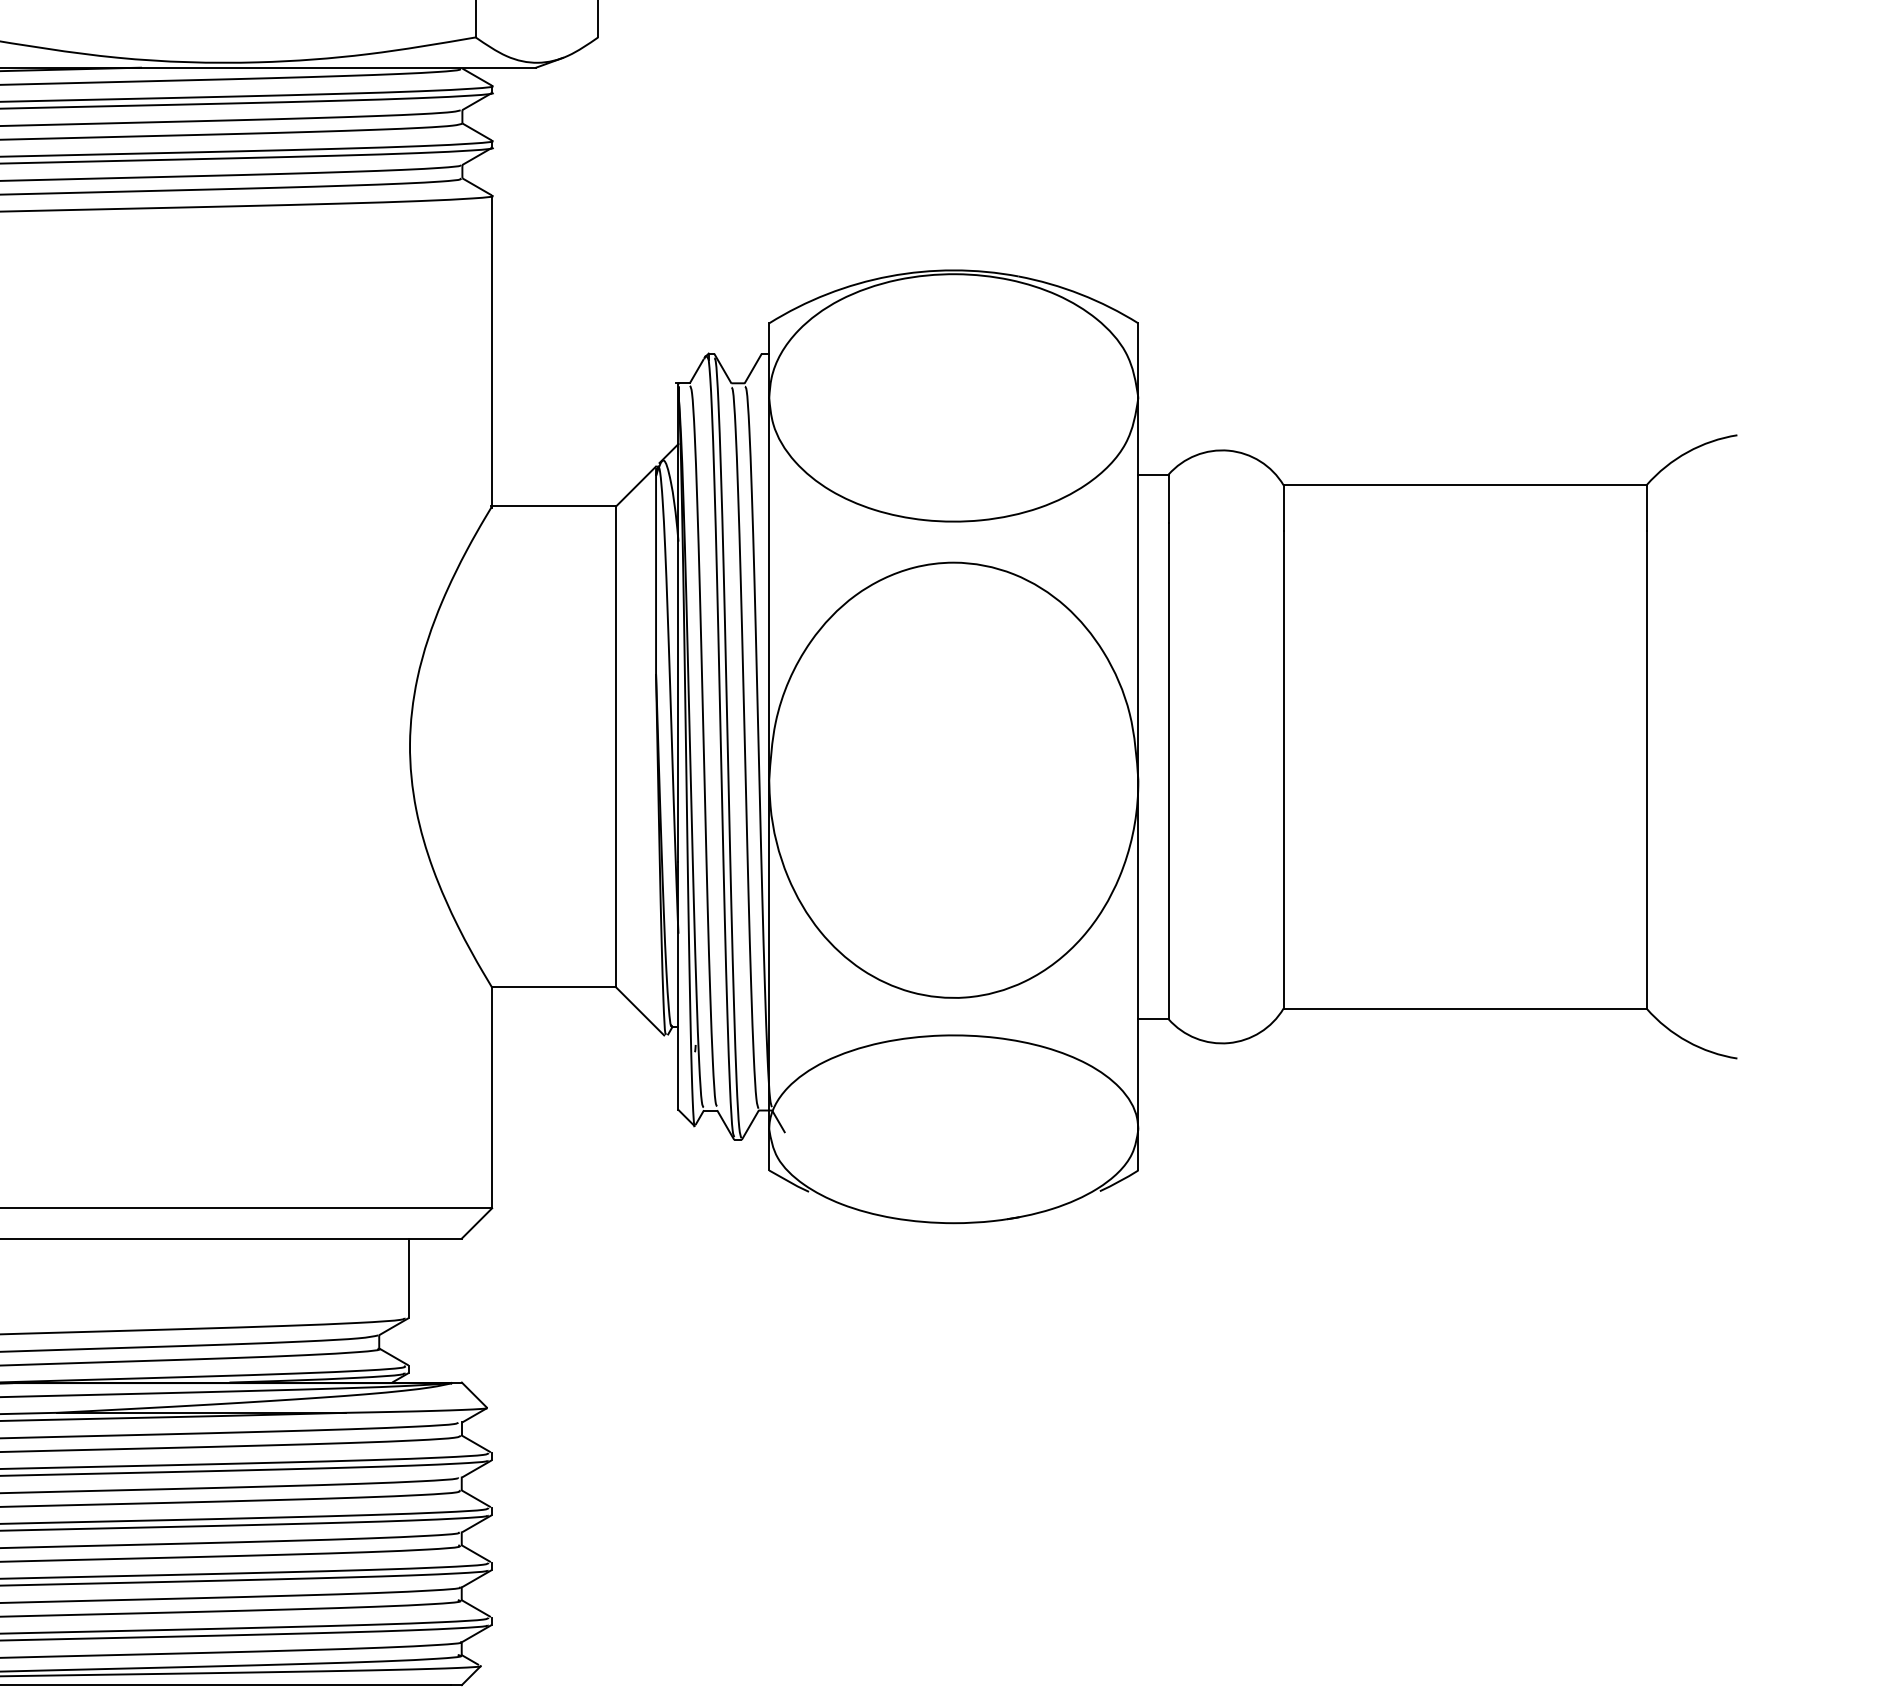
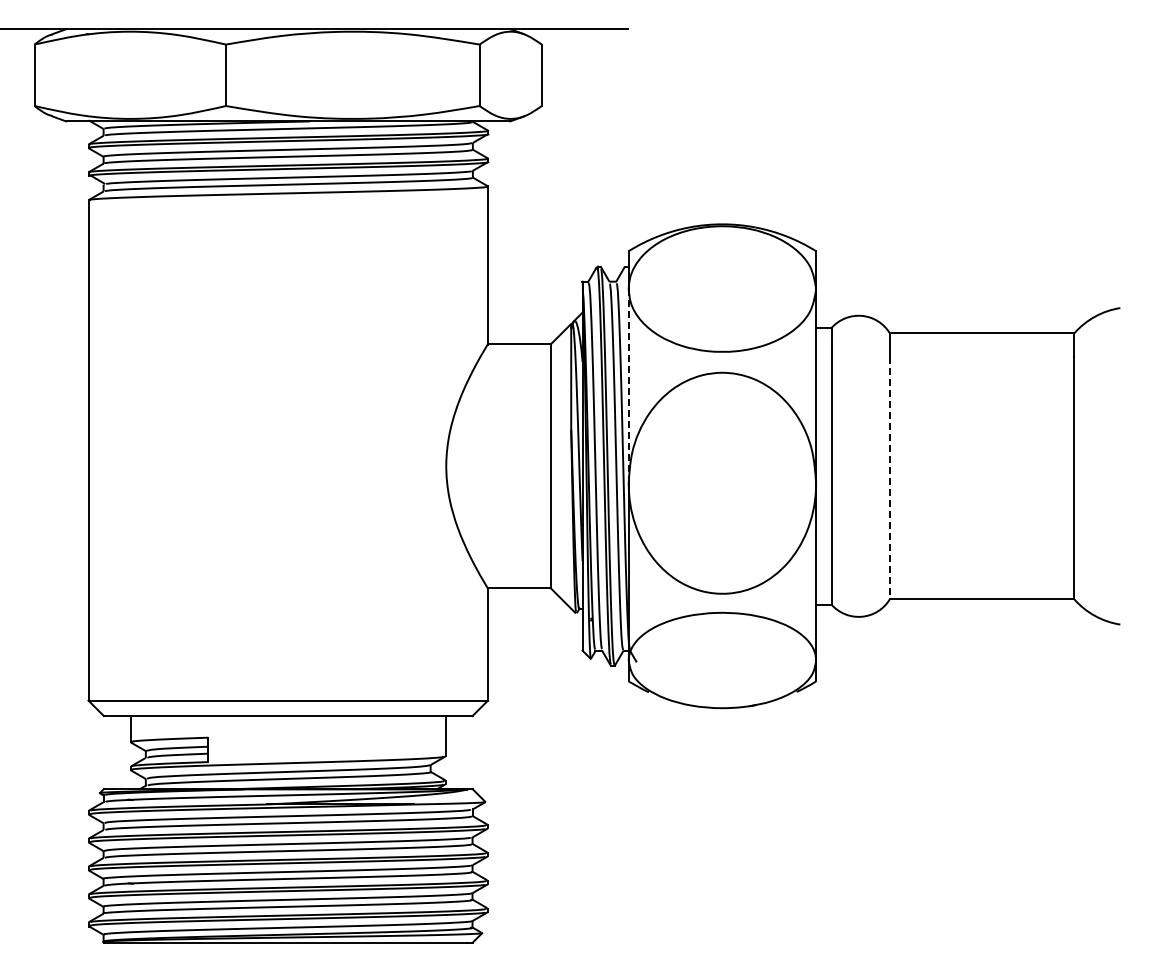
line: (768, 589) -> (628, 386), solid -> dashed
line: (1282, 770) -> (889, 478), solid -> dashed

